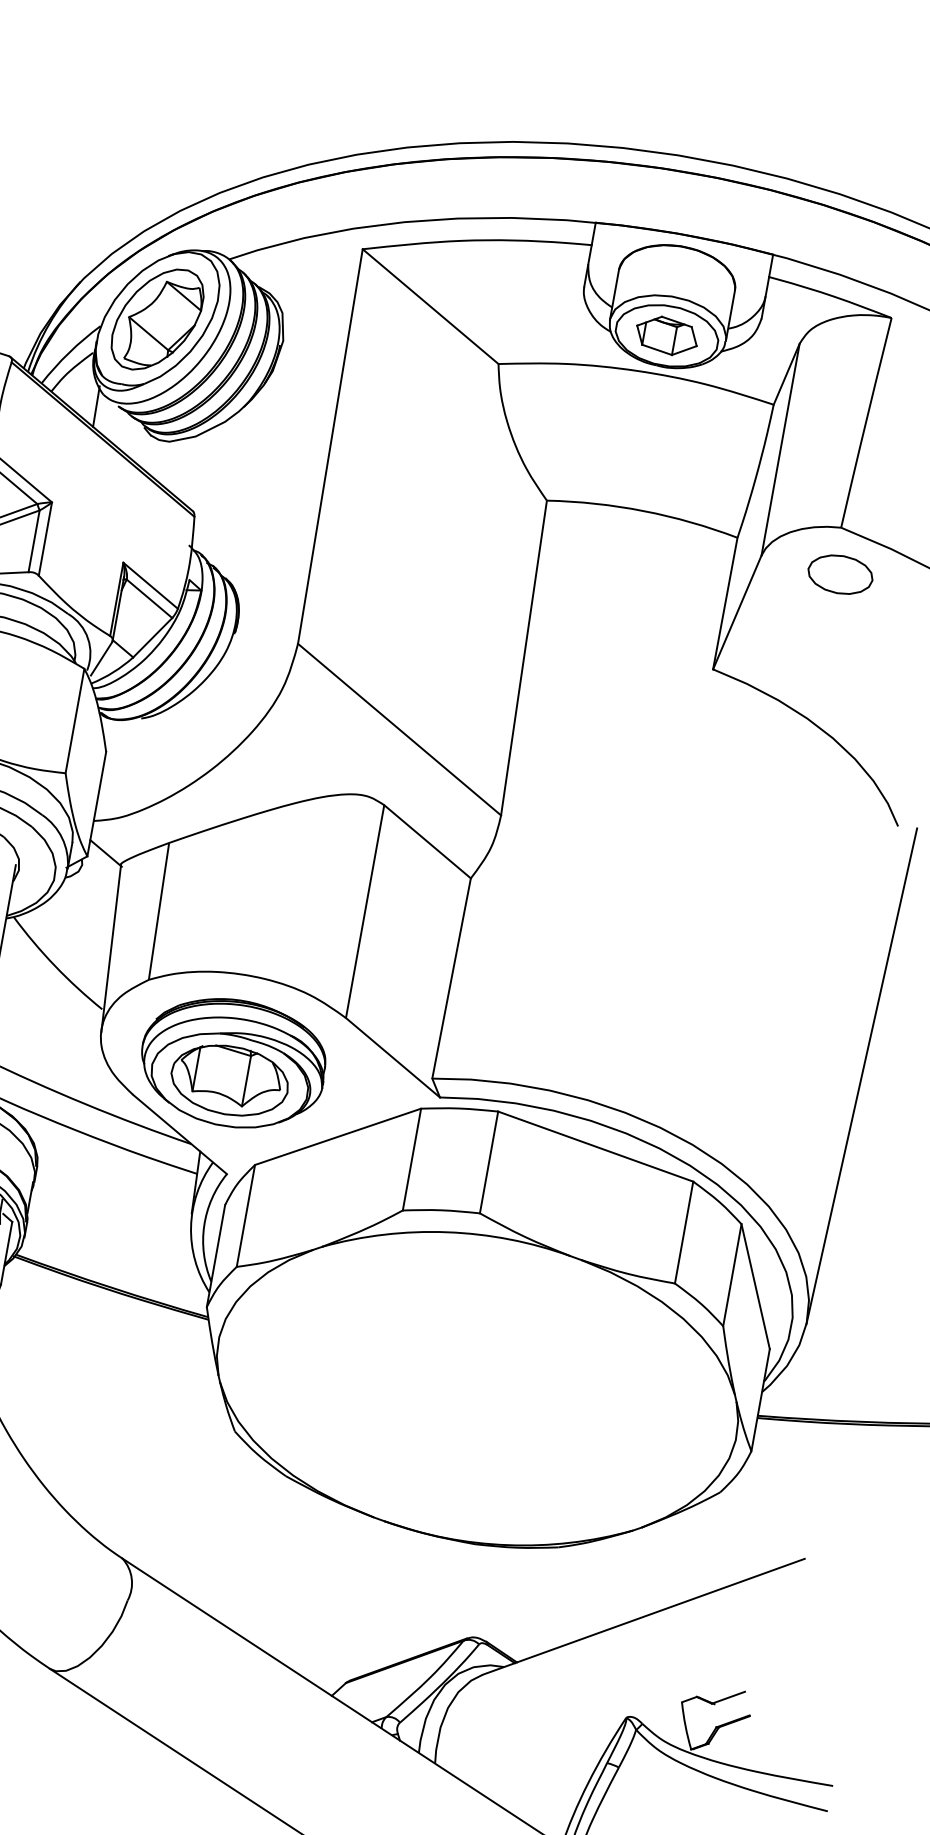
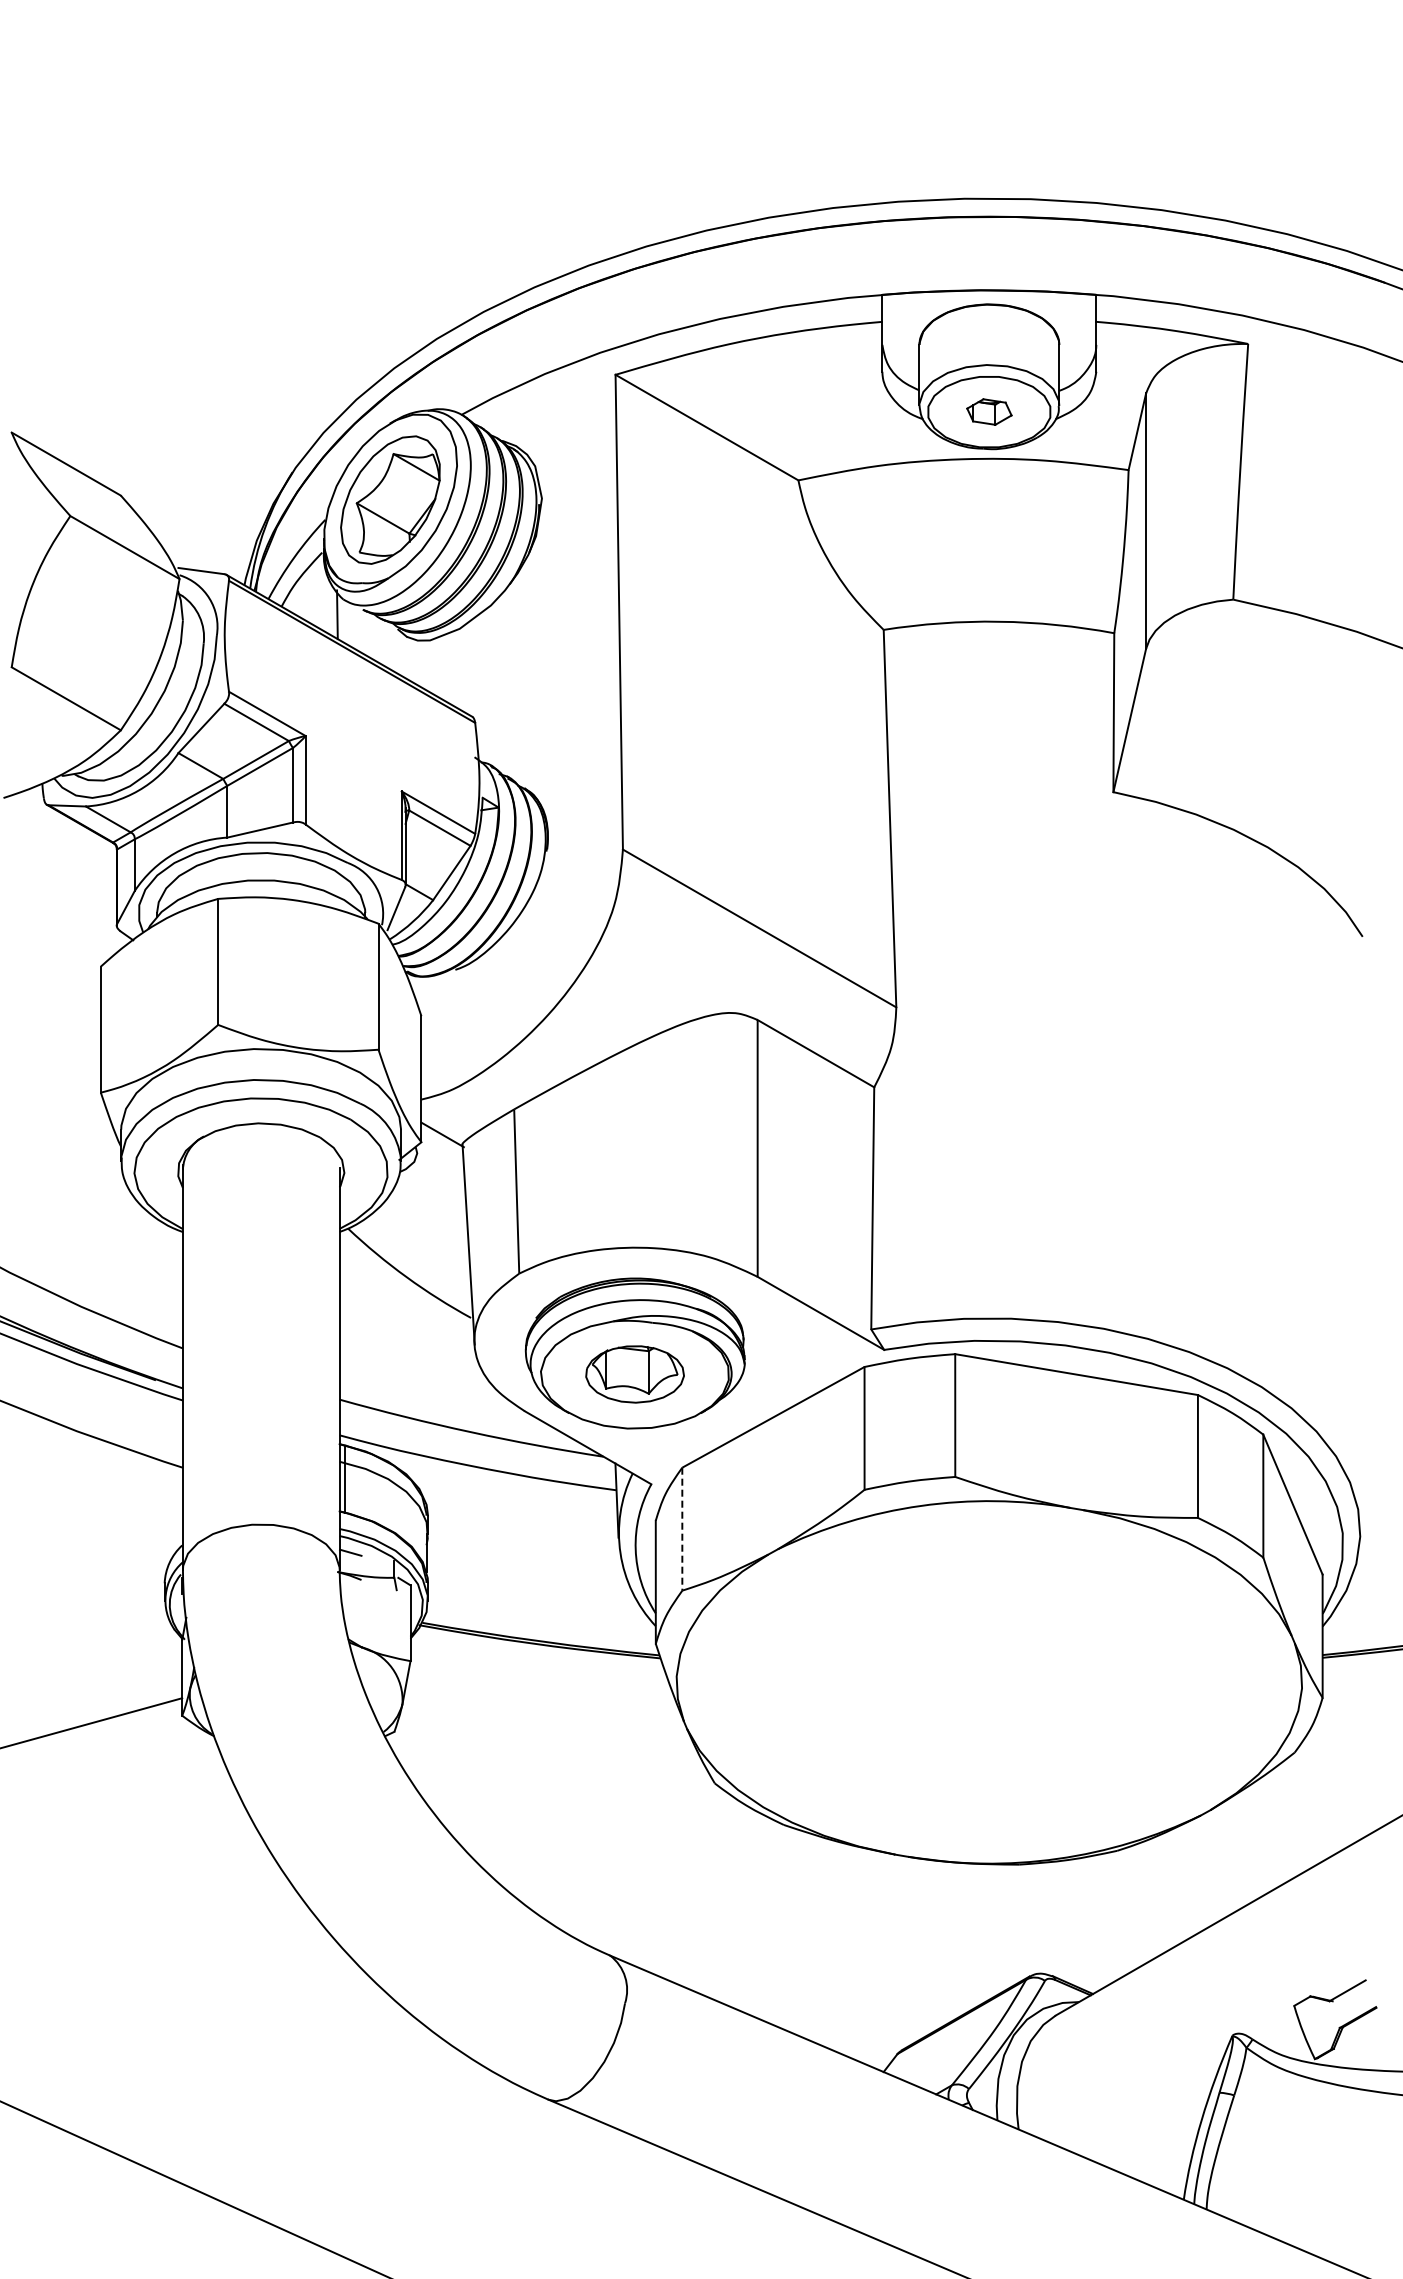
part: (667, 335) -> (989, 411), size x0.6
part: (839, 574) -> (1241, 654), removed
line: (861, 1076) -> (1372, 1236), removed
part: (229, 1080) -> (634, 1374), size x0.7
line: (246, 1216) -> (682, 1529), solid -> dashed

